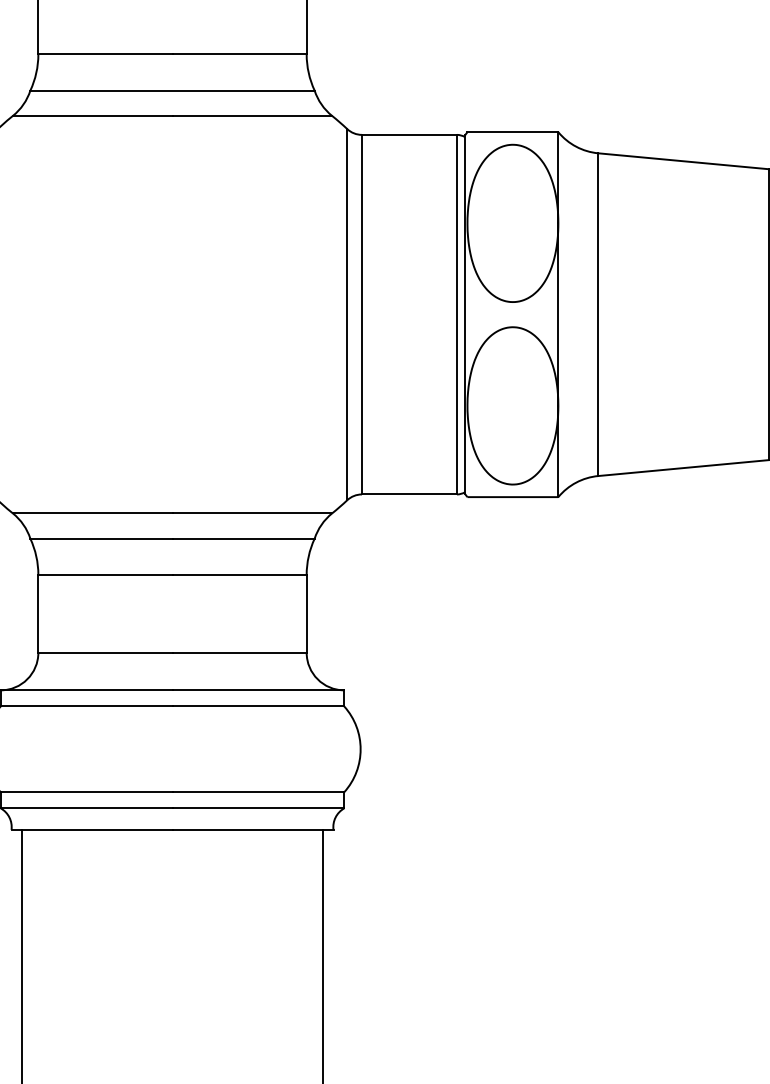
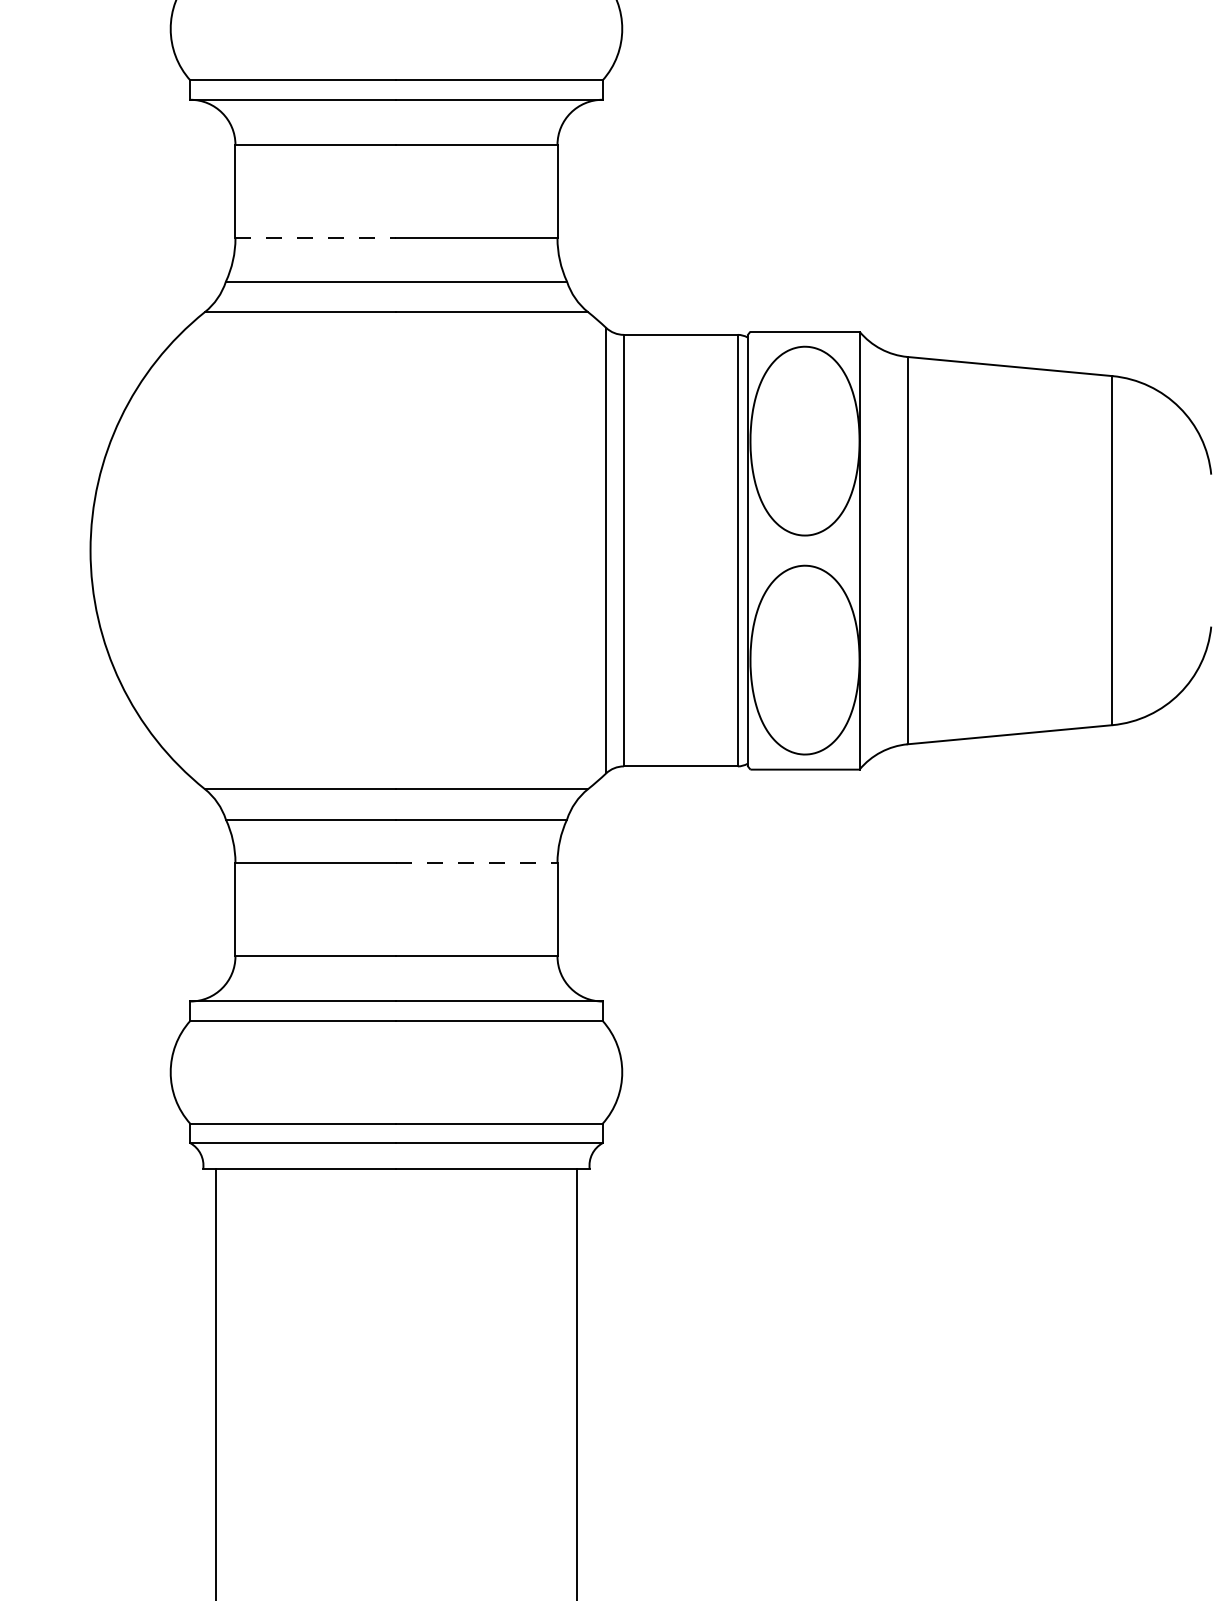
line: (105, 54) -> (315, 238), solid -> dashed
line: (240, 574) -> (477, 862), solid -> dashed

